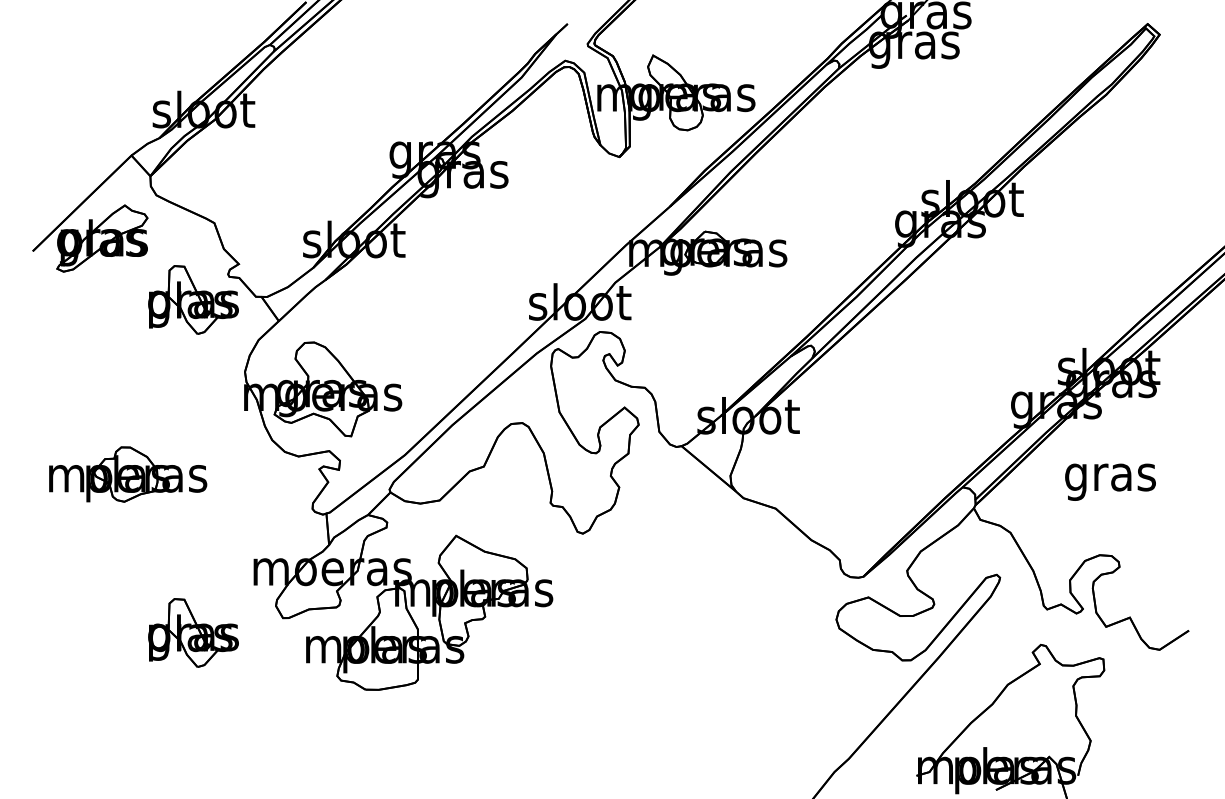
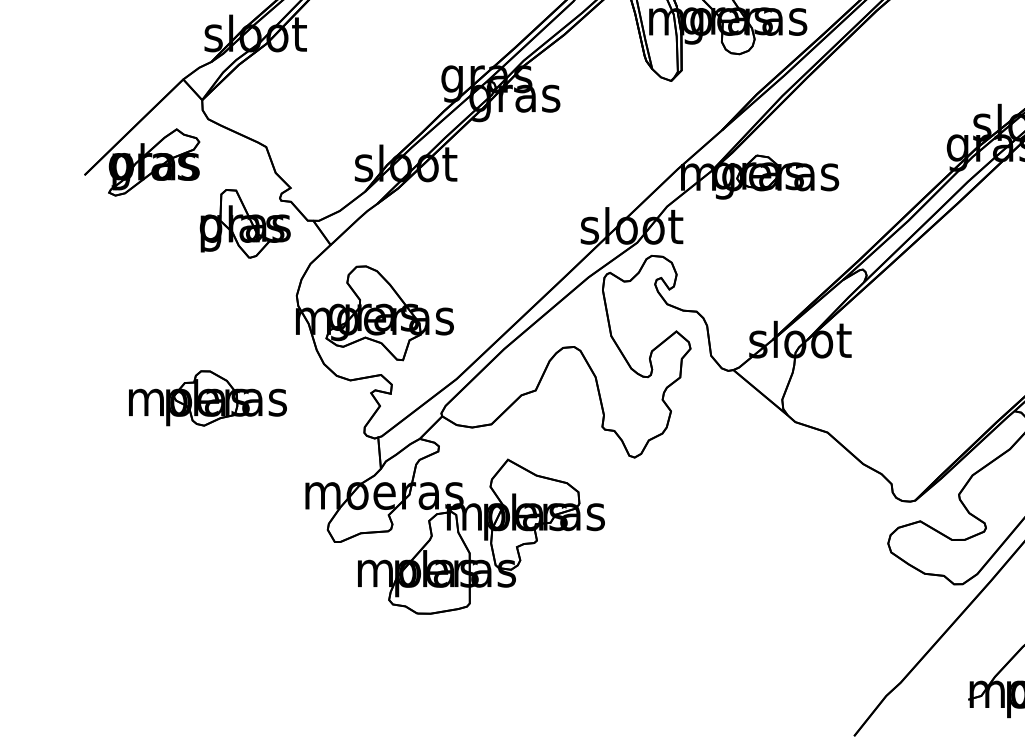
part: (128, 474) -> (208, 398), moved
part: (193, 632) -> (245, 556), removed

